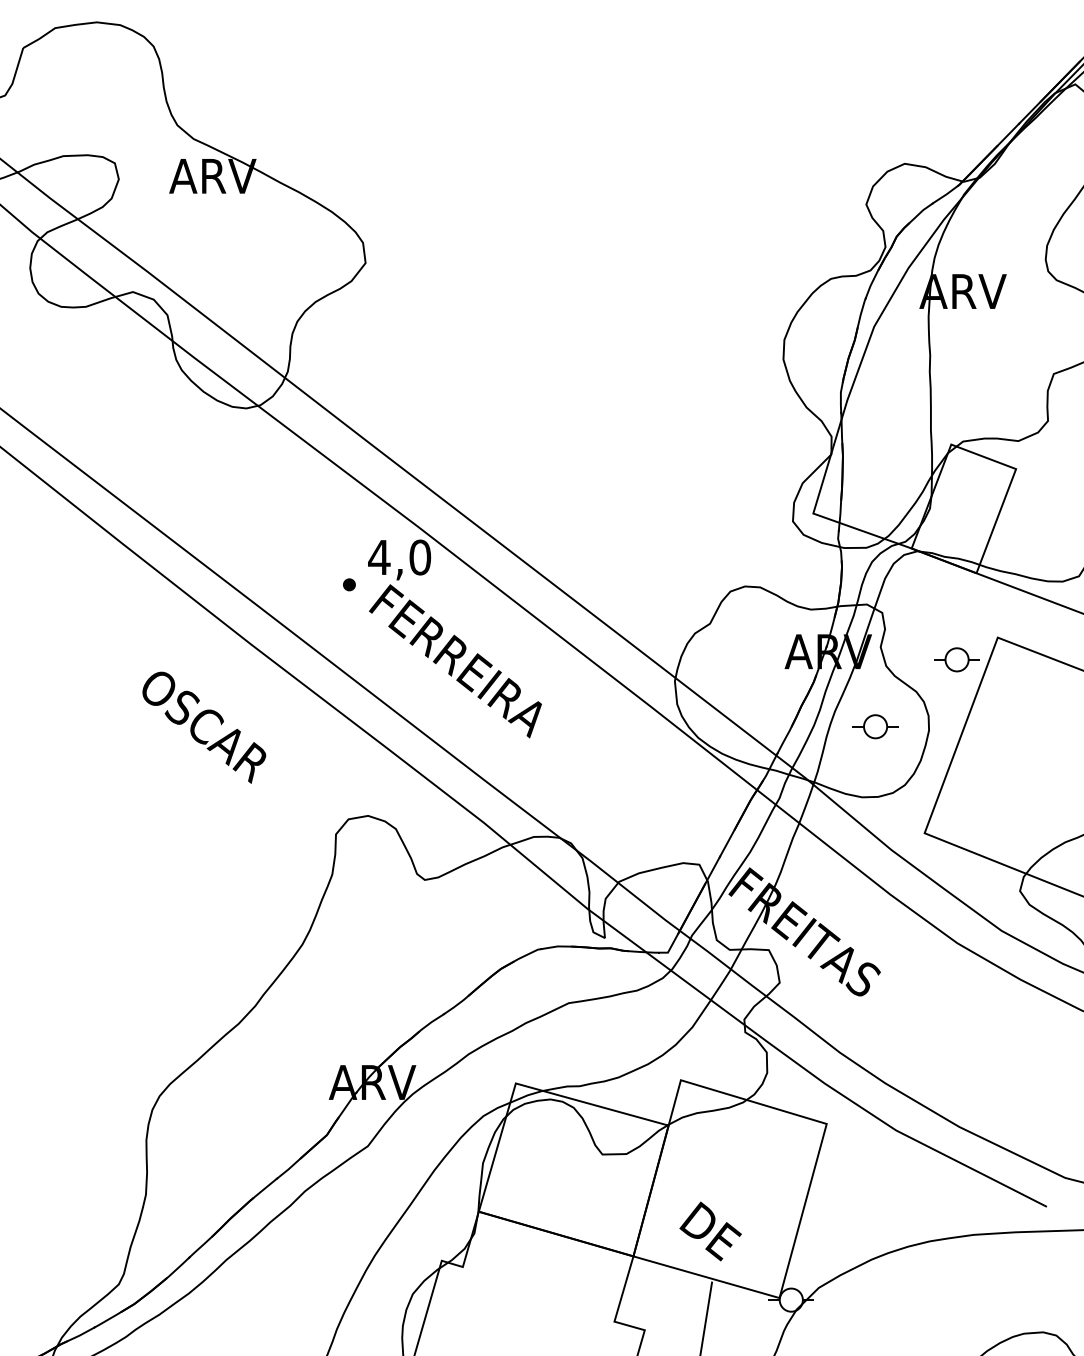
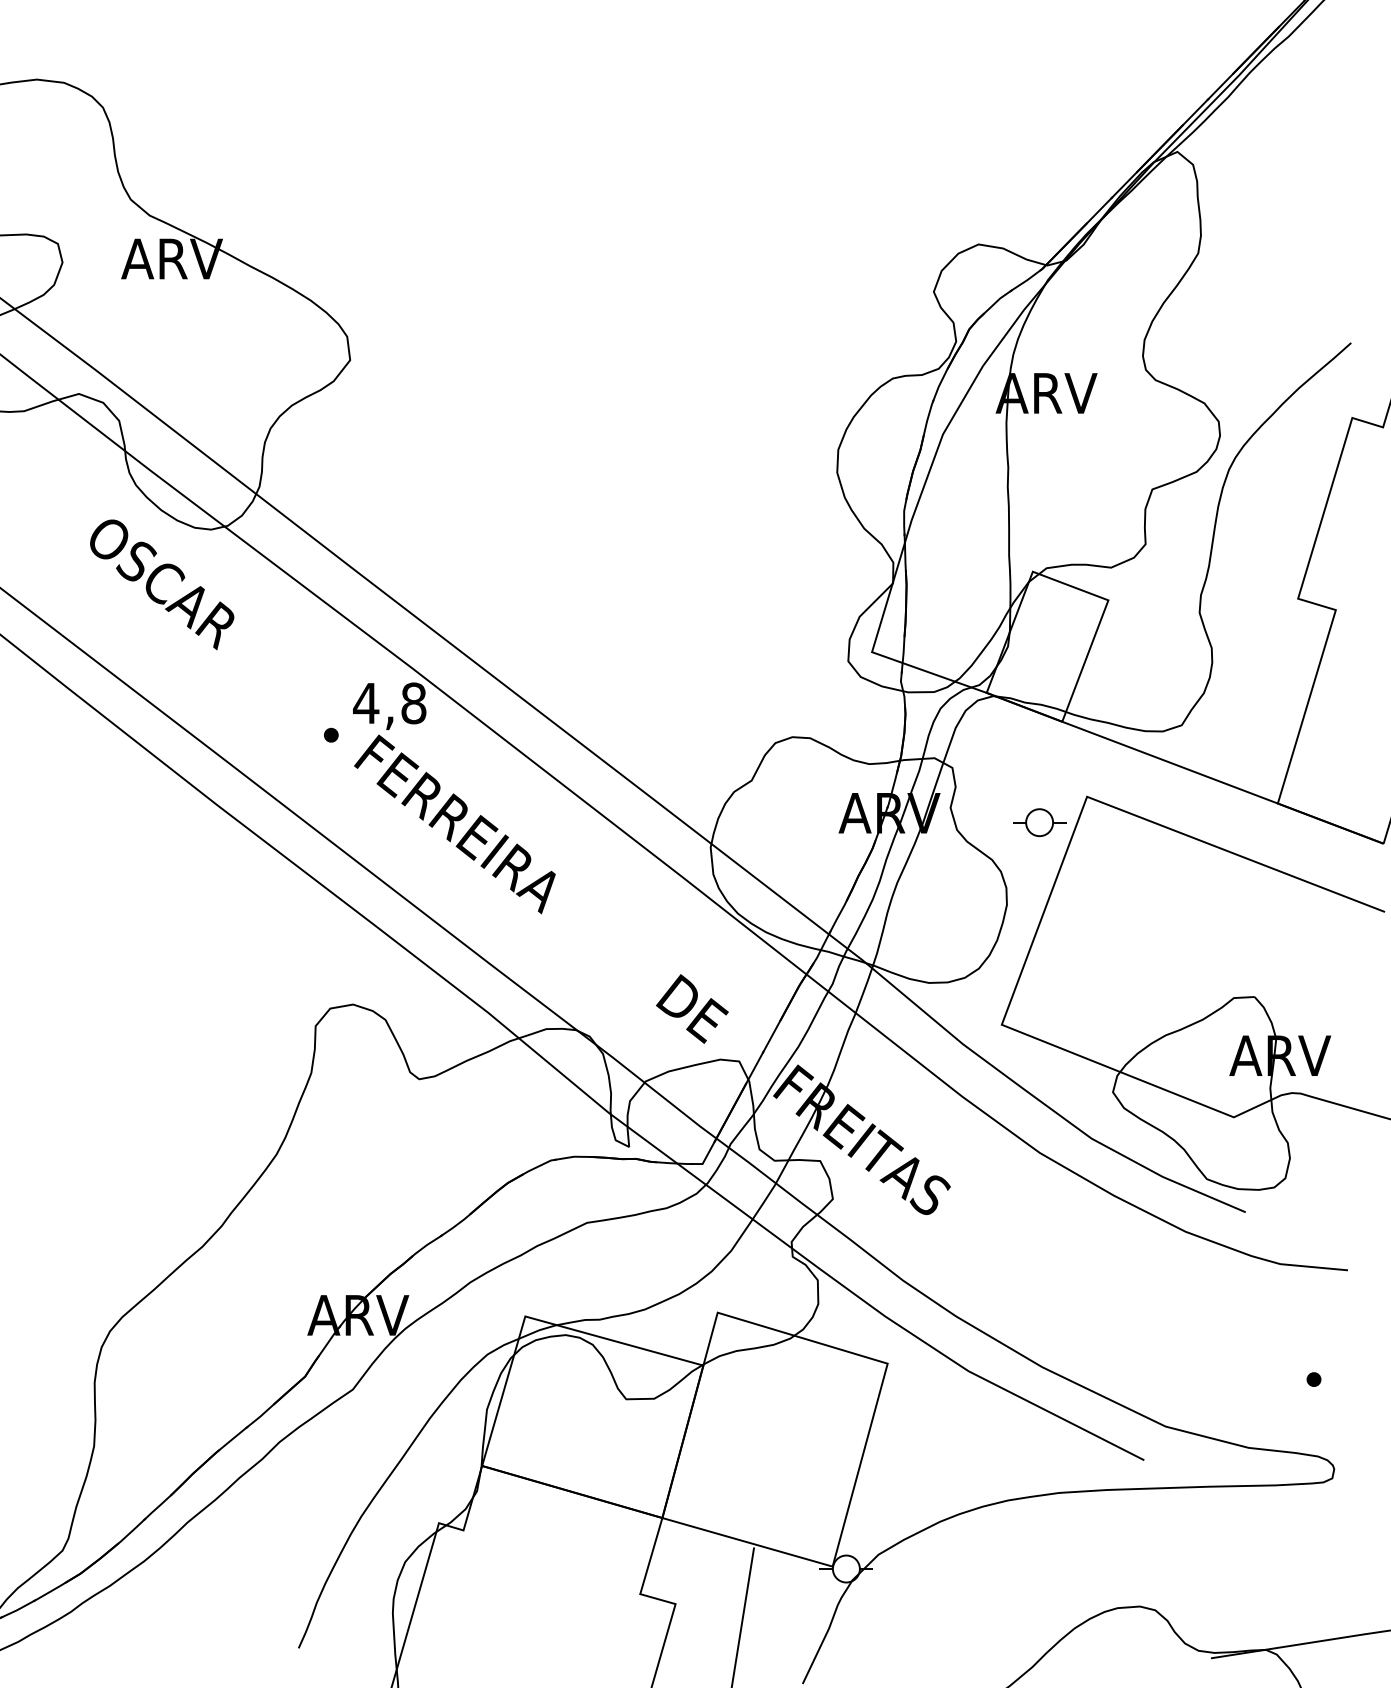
text: (419, 557) -> (413, 703), 4,0 -> 4,8
part: (875, 726) -> (944, 900), removed
text: (204, 727) -> (162, 584), moved
text: (710, 1231) -> (692, 1008), moved

